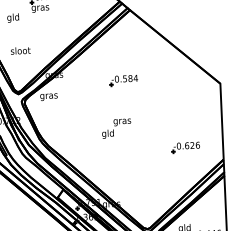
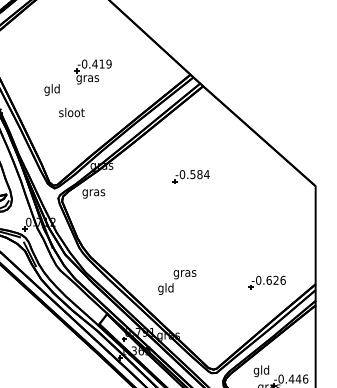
text: (20, 50) -> (71, 112), moved
text: (116, 128) -> (177, 282), moved
part: (185, 147) -> (266, 282), moved

